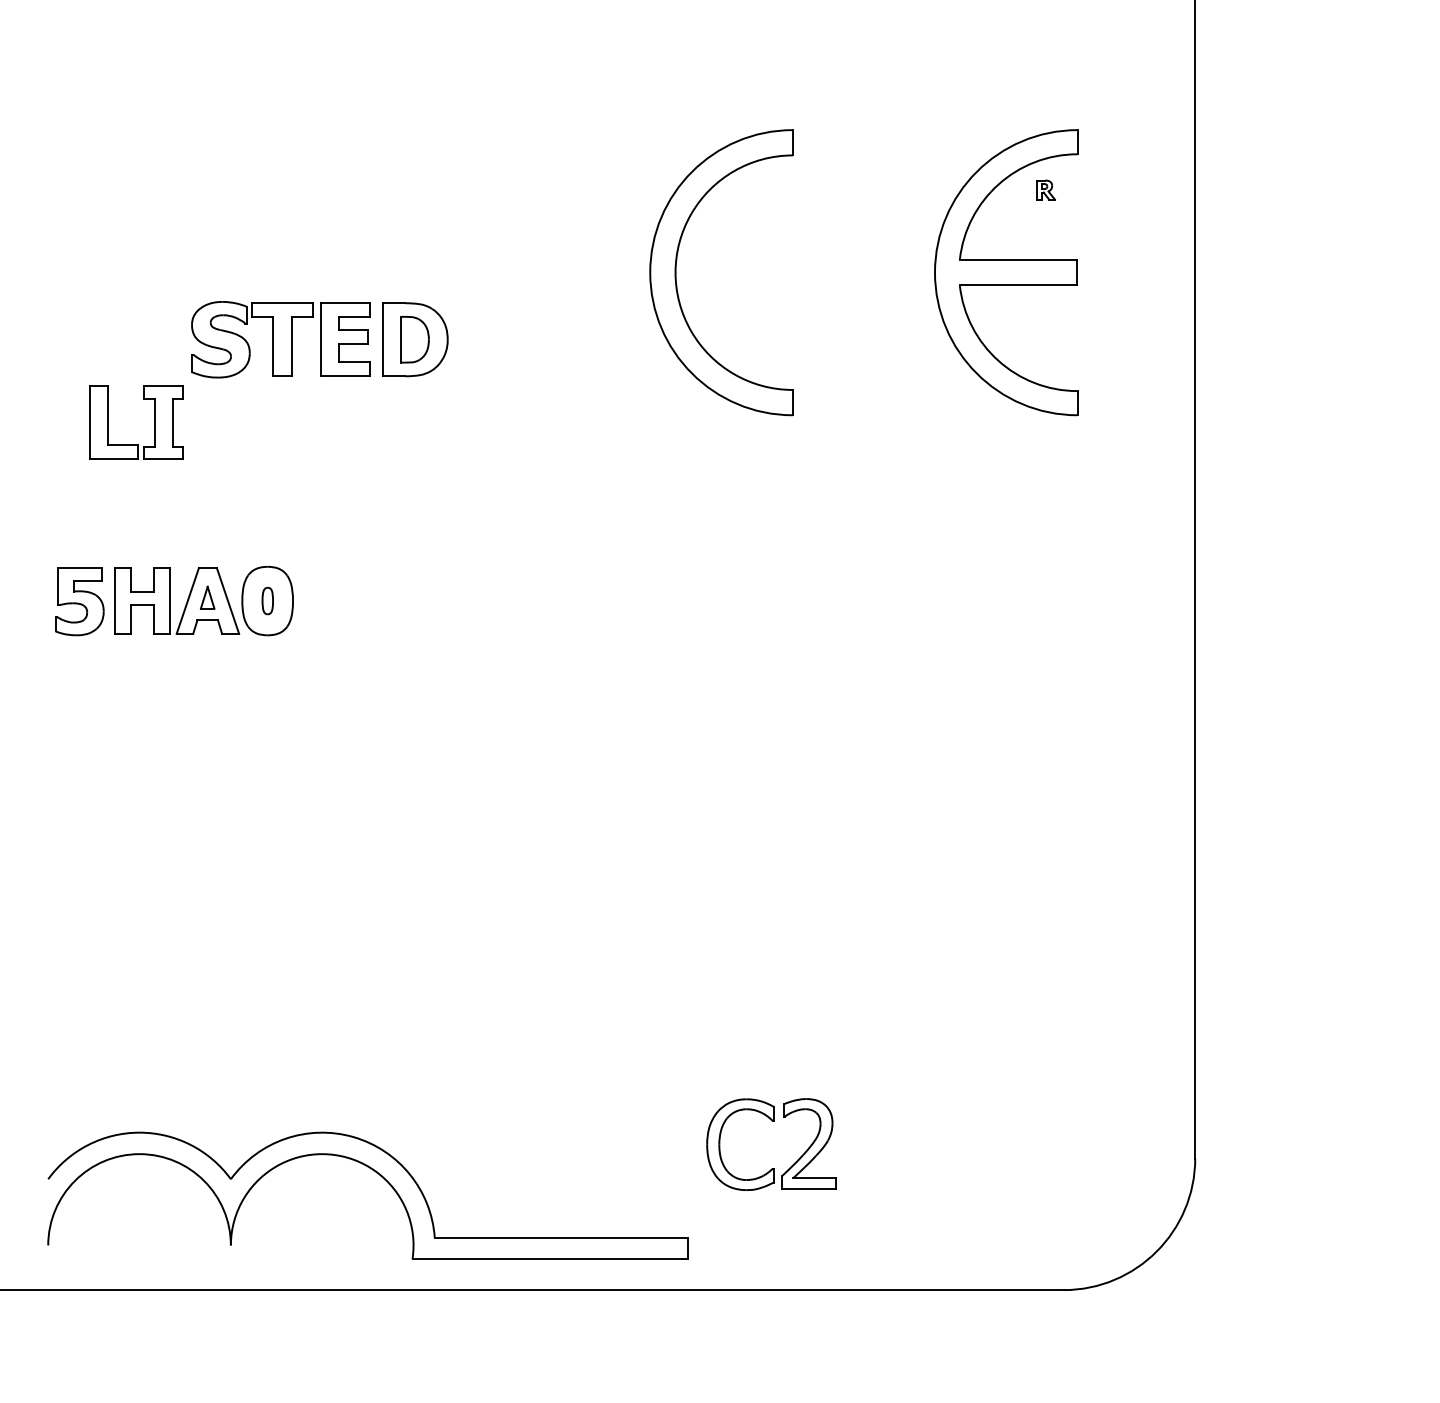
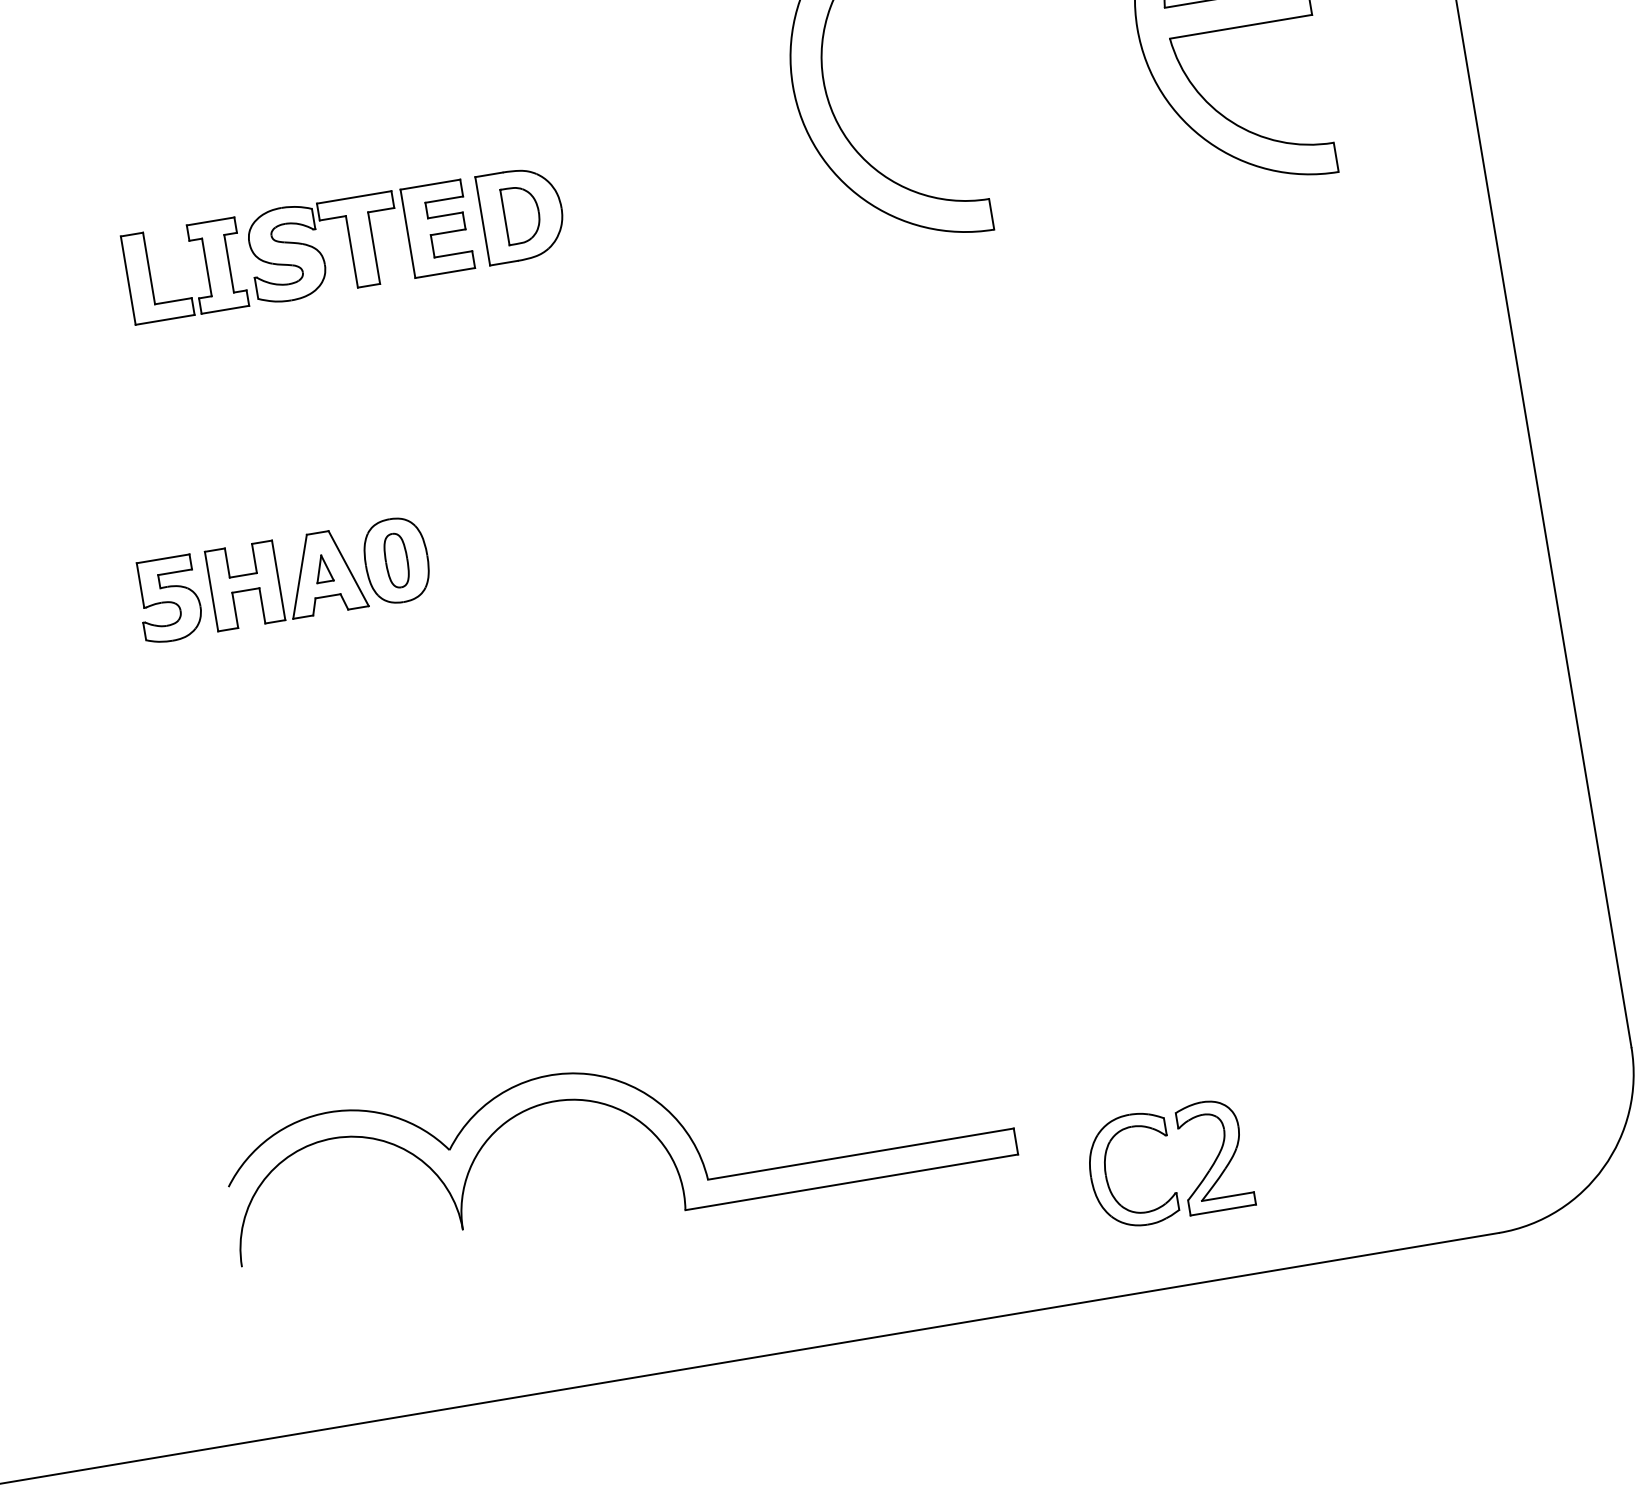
part: (154, 422) -> (206, 267), moved
part: (267, 600) -> (396, 560), size x1.67
part: (772, 1121) -> (1165, 1136), moved
part: (383, 1179) -> (634, 1119), moved

